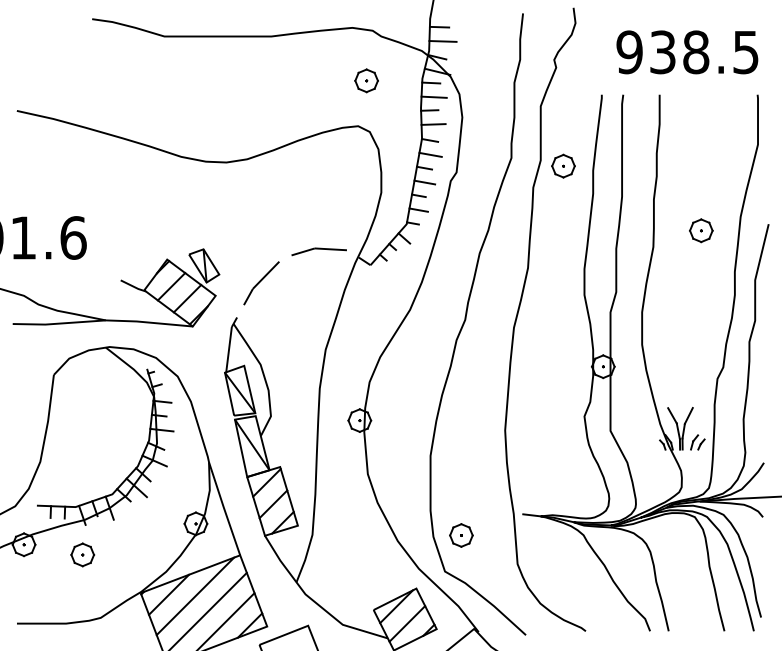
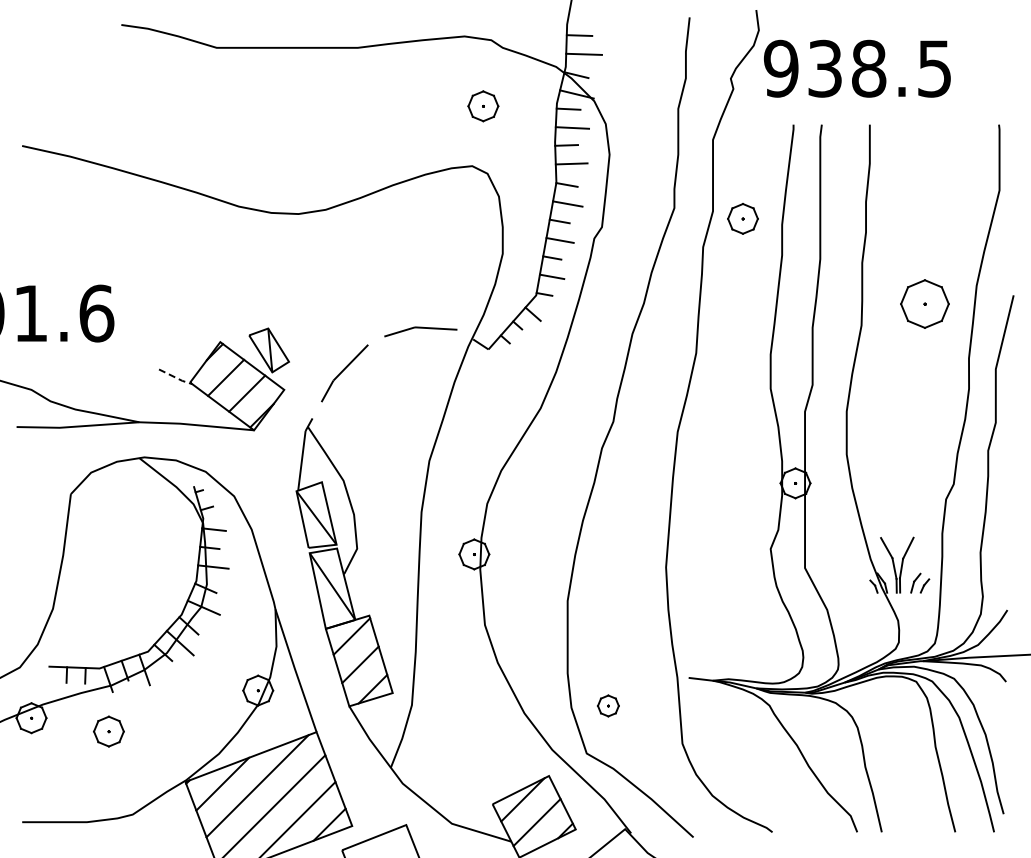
text: (687, 52) -> (857, 68), moved
part: (701, 230) -> (924, 303), size x1.6
line: (133, 286) -> (176, 377), solid -> dashed
part: (461, 535) -> (608, 705), size x0.7

